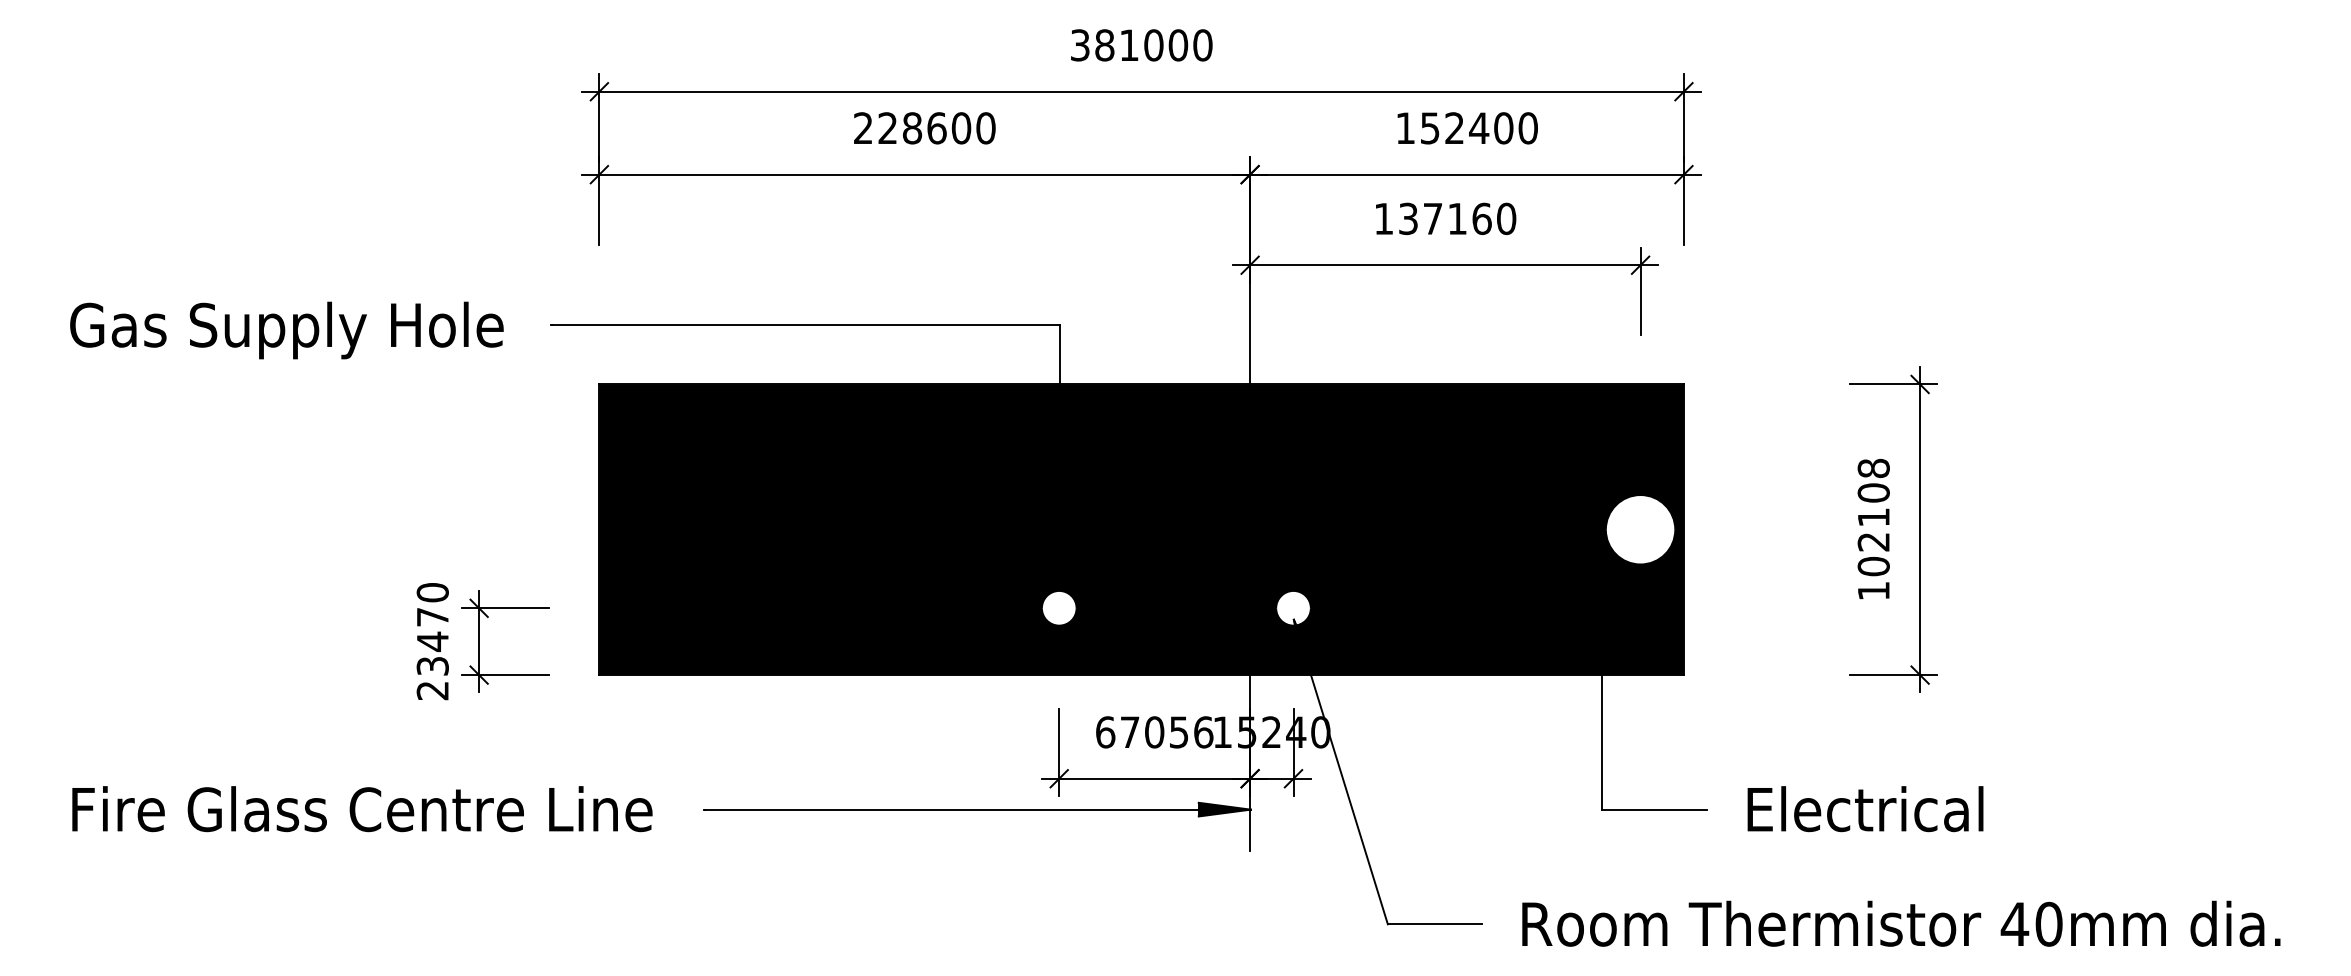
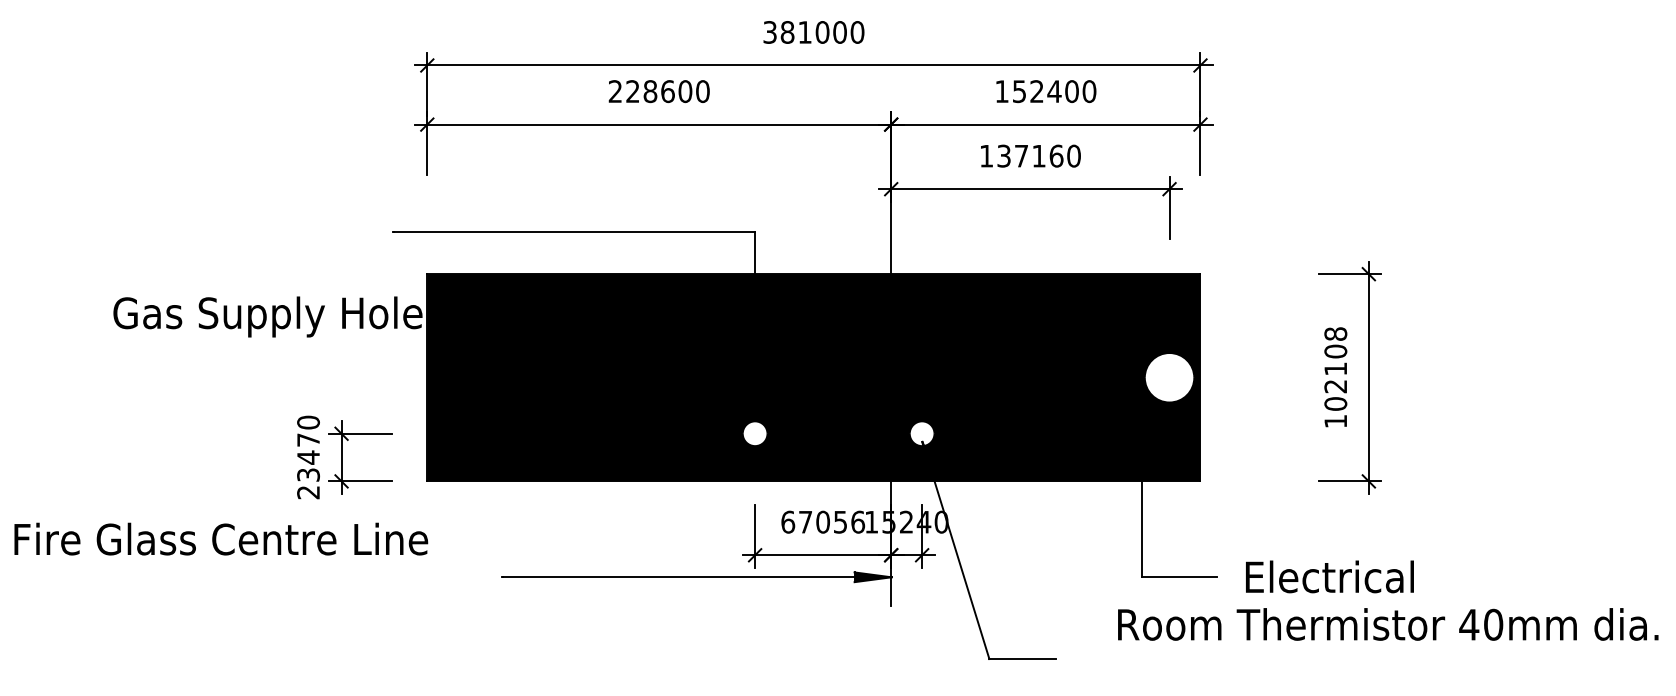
text: (286, 330) -> (267, 316), moved
text: (362, 809) -> (221, 539), moved
text: (1901, 923) -> (1388, 624), moved

